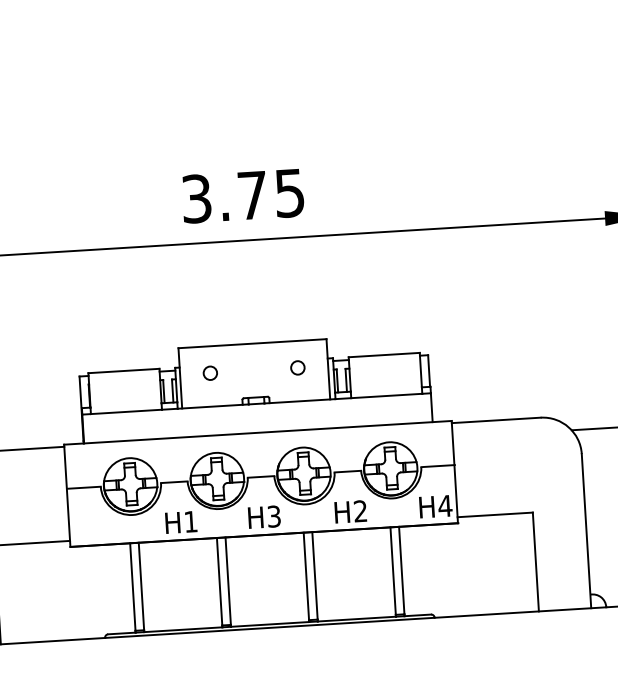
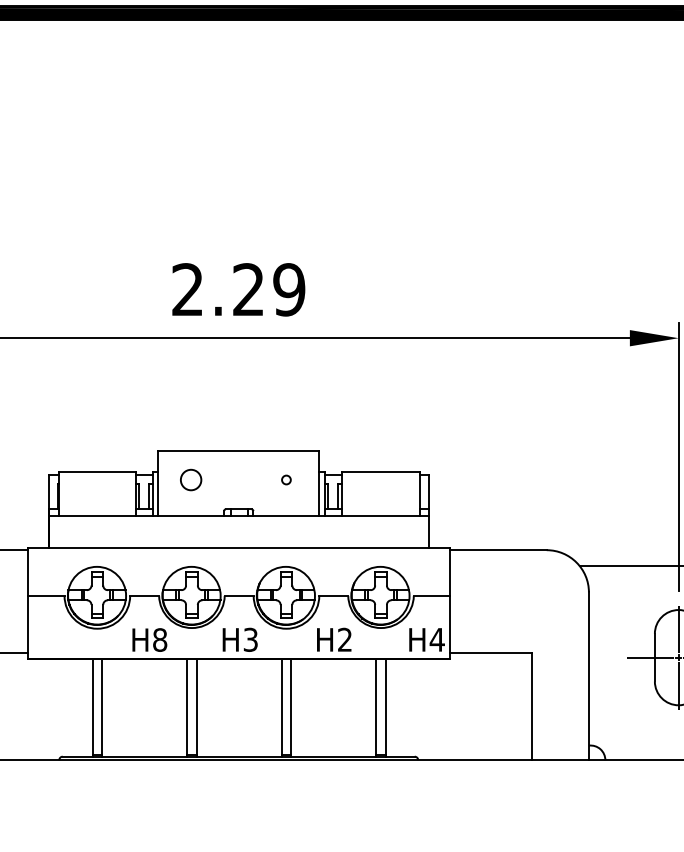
text: (243, 195) -> (238, 289), 3.75 -> 2.29
circle: (297, 367) -> (286, 479), size x0.6
circle: (209, 372) -> (190, 479), size x1.4
text: (191, 521) -> (160, 639), H1 -> H8

